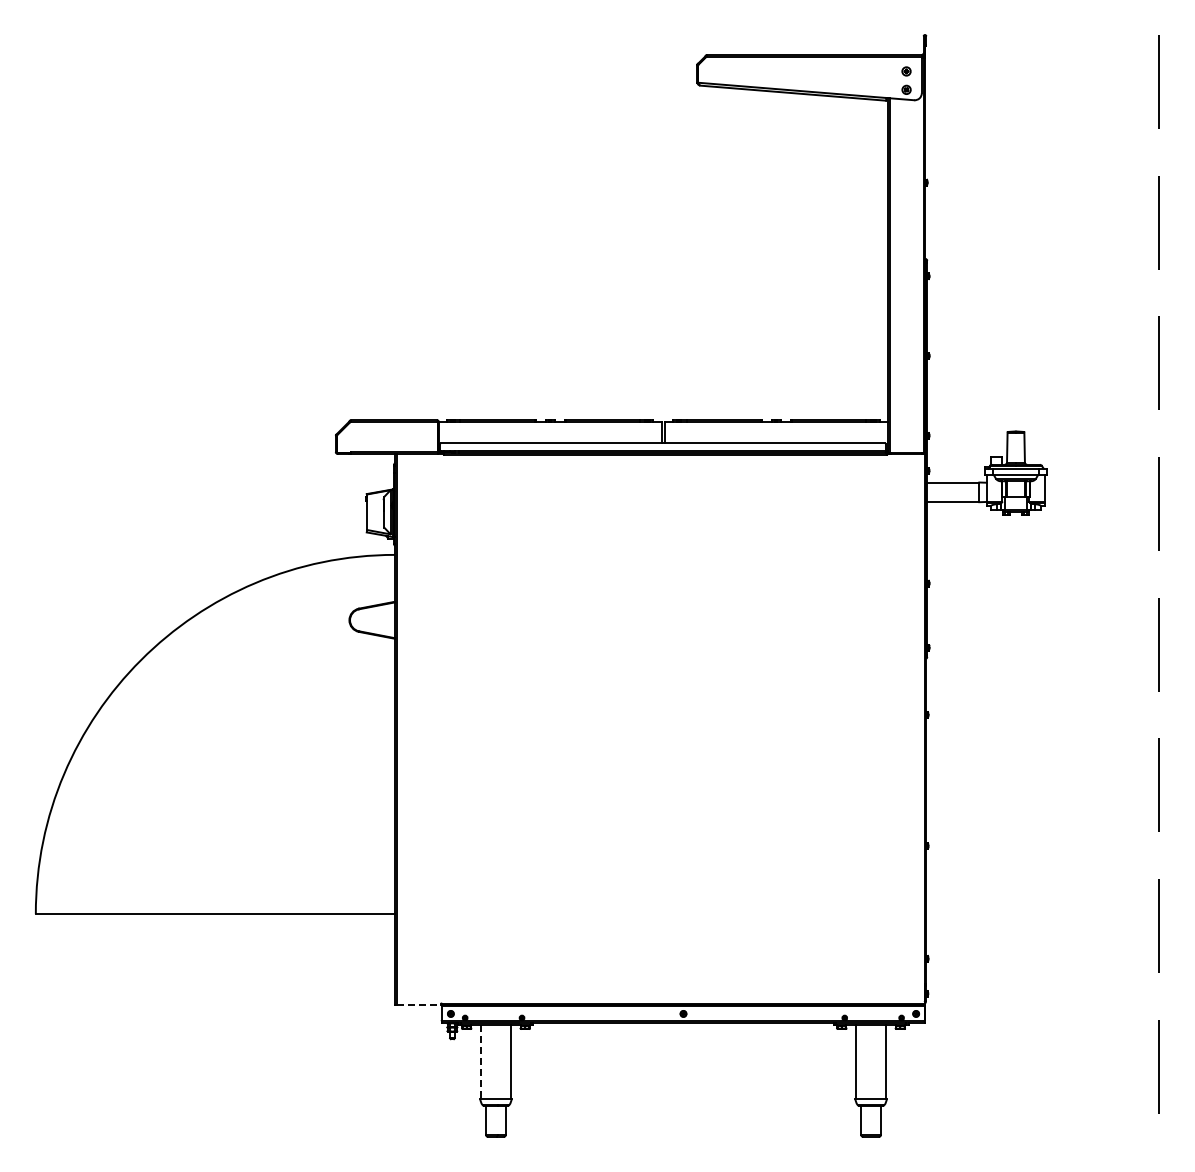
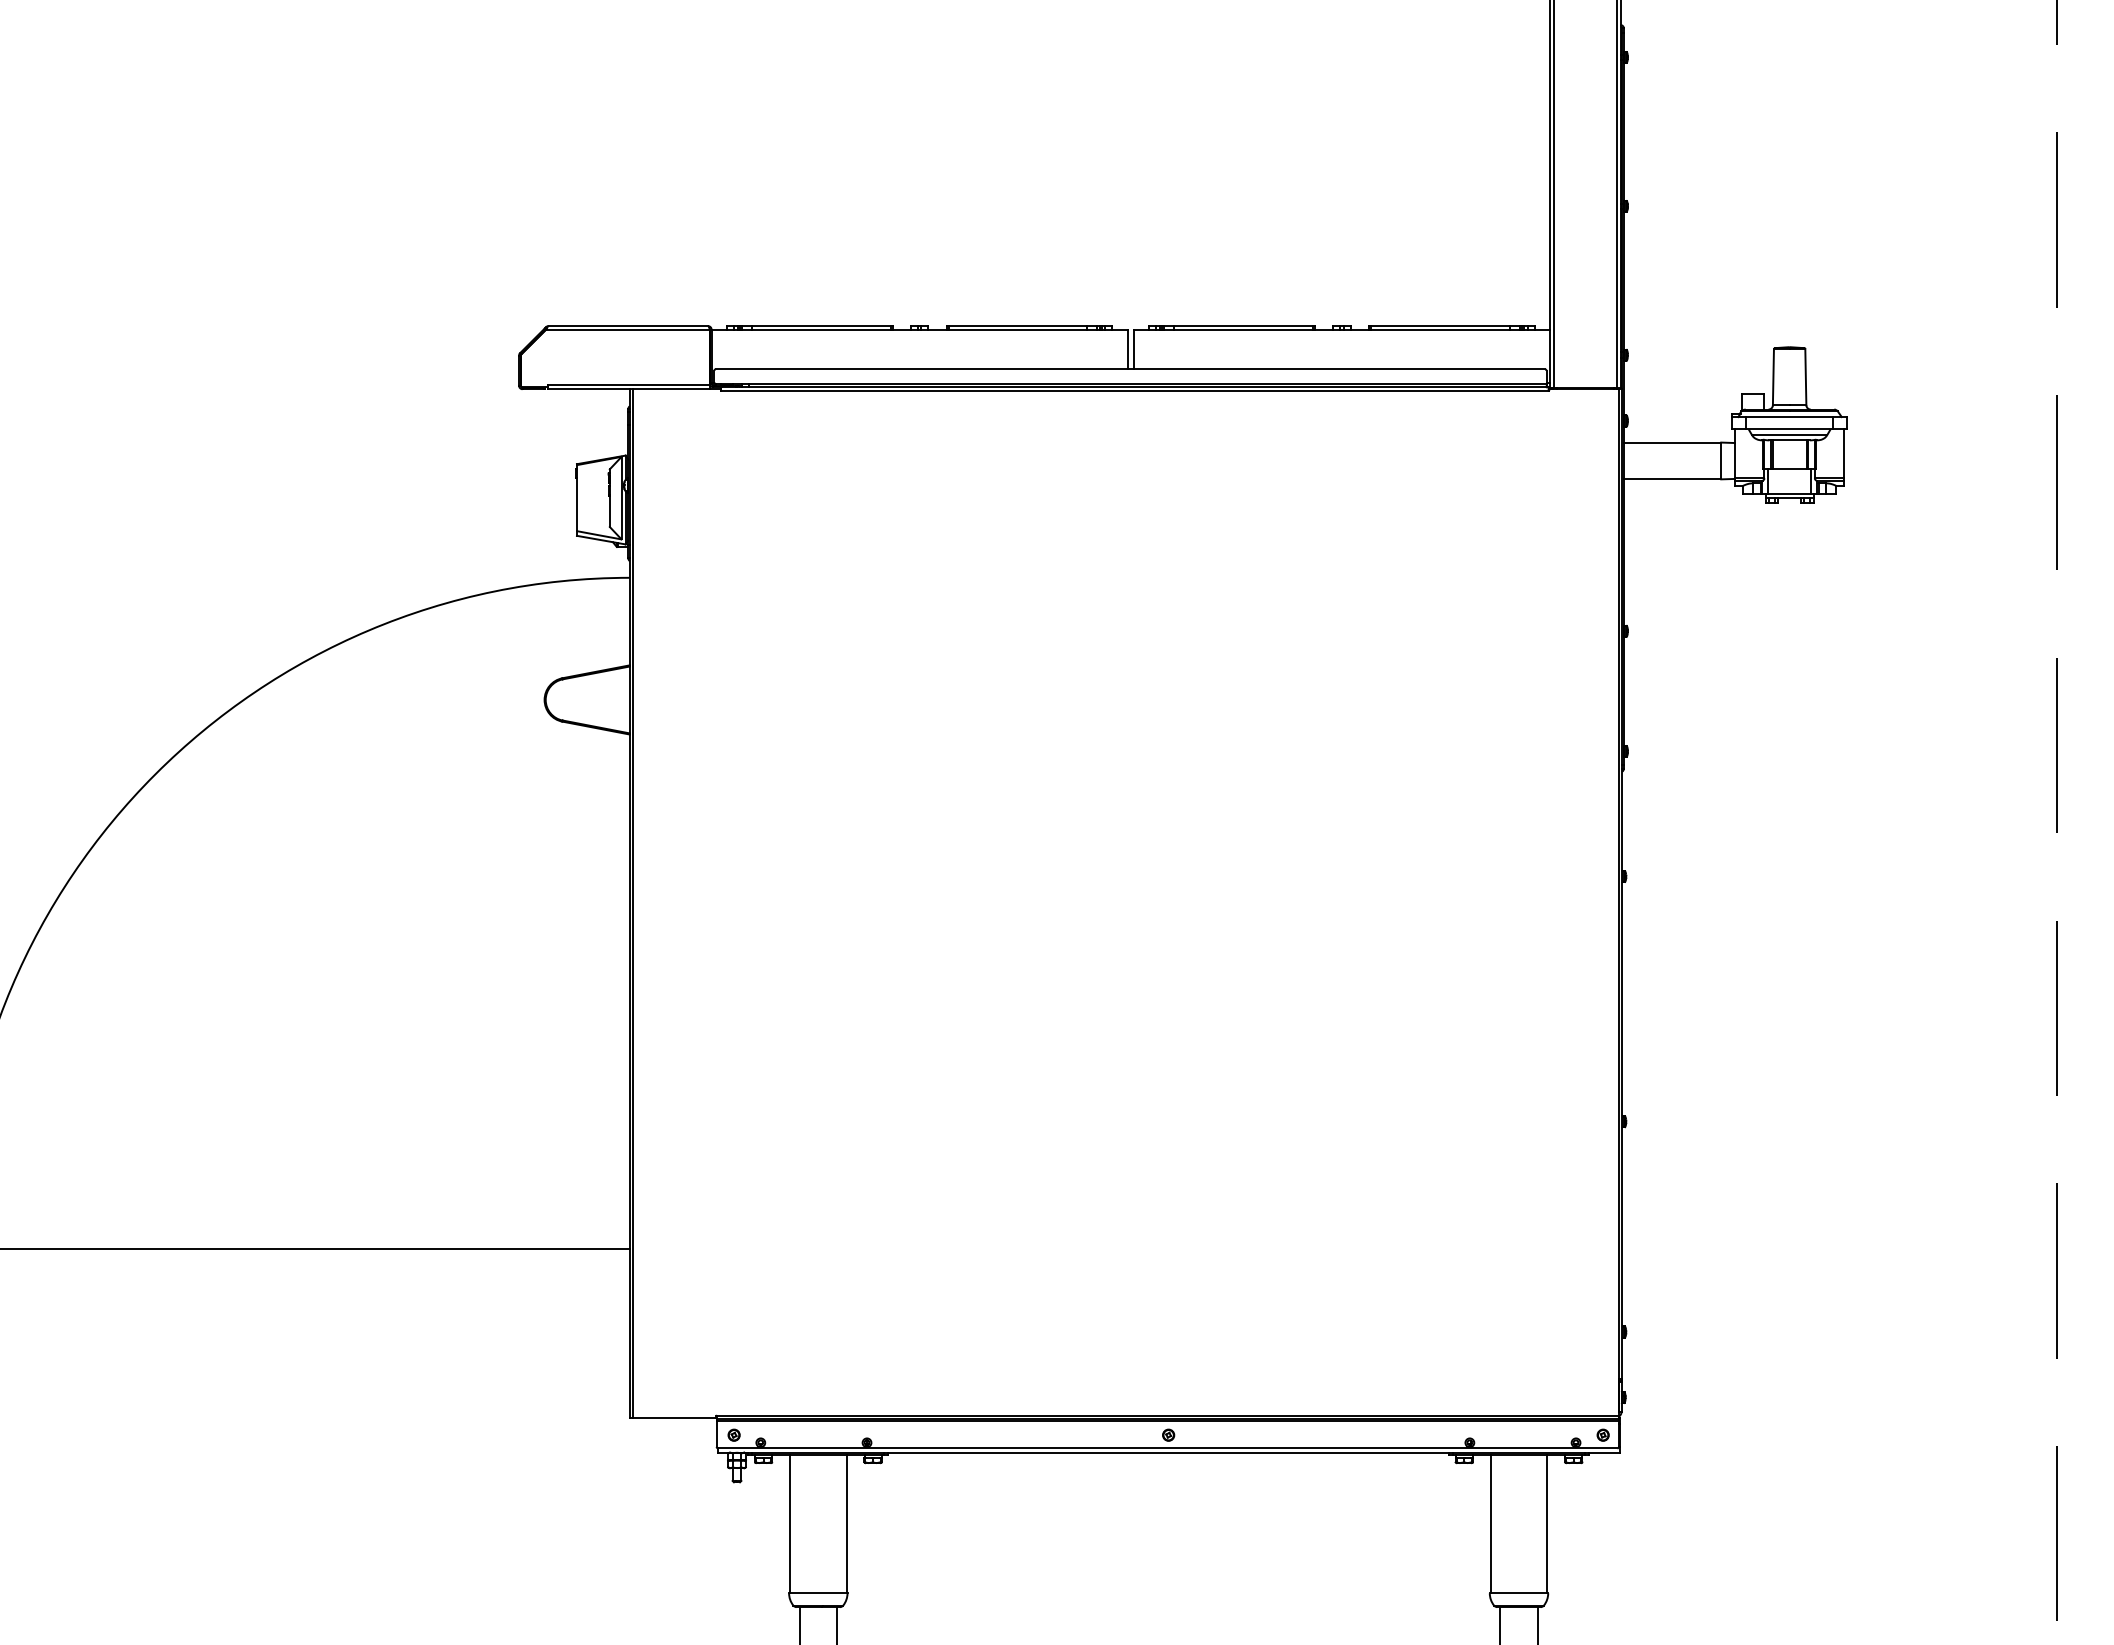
line: (419, 1004) -> (675, 1417), dashed -> solid
line: (480, 1061) -> (789, 1524), dashed -> solid

